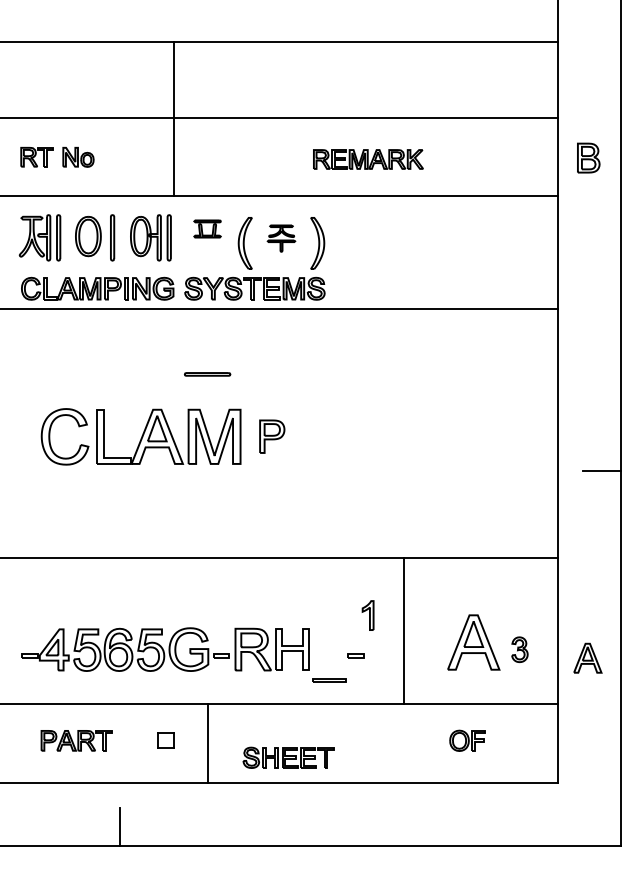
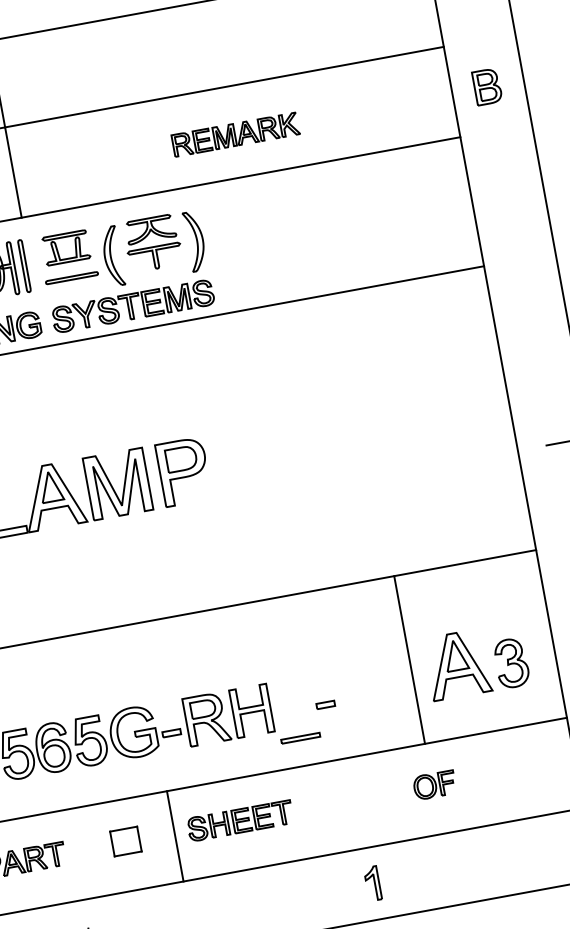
part: (207, 228) -> (66, 247), size x1.43
part: (281, 238) -> (152, 243), size x1.67
line: (207, 374) -> (71, 278), moved
part: (272, 436) -> (184, 471), size x1.67
part: (367, 615) -> (372, 883), moved
line: (403, 630) -> (408, 659), moved
part: (519, 649) -> (511, 663), size x1.67
part: (165, 740) -> (125, 841), size x1.43
part: (467, 740) -> (434, 784), moved
part: (288, 757) -> (240, 820), moved

